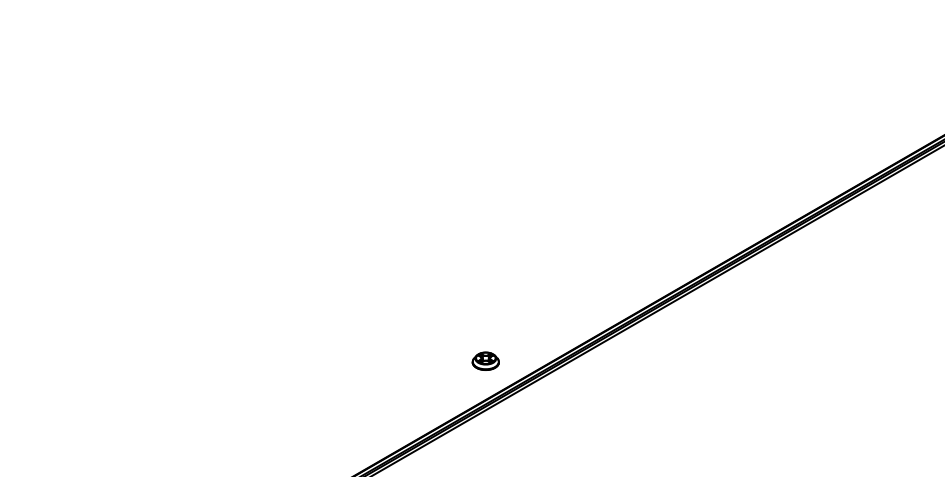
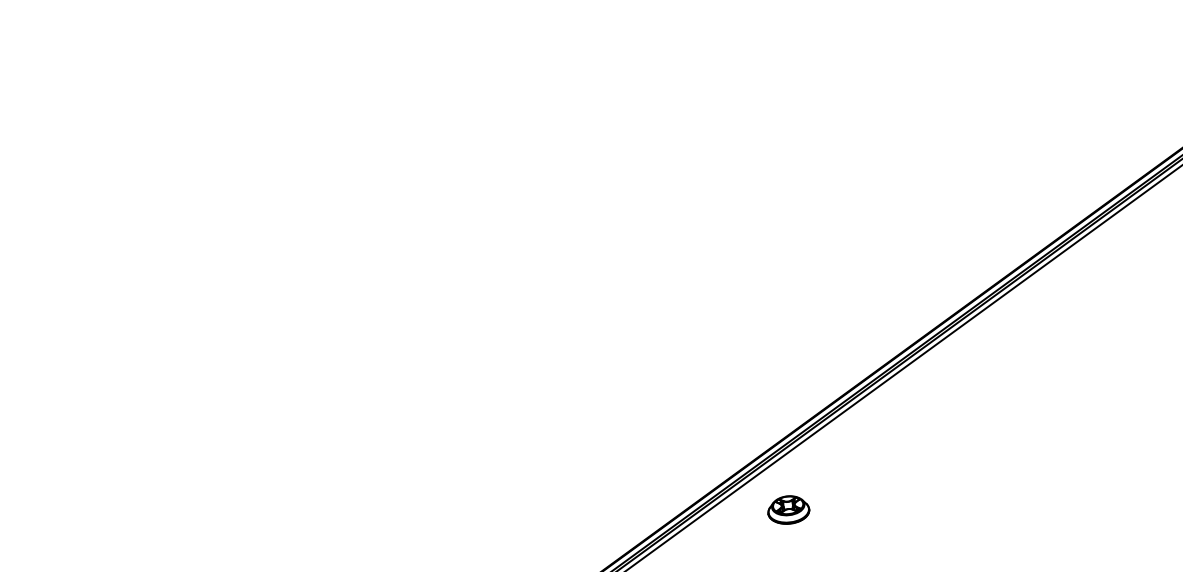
part: (485, 360) -> (788, 508), moved

